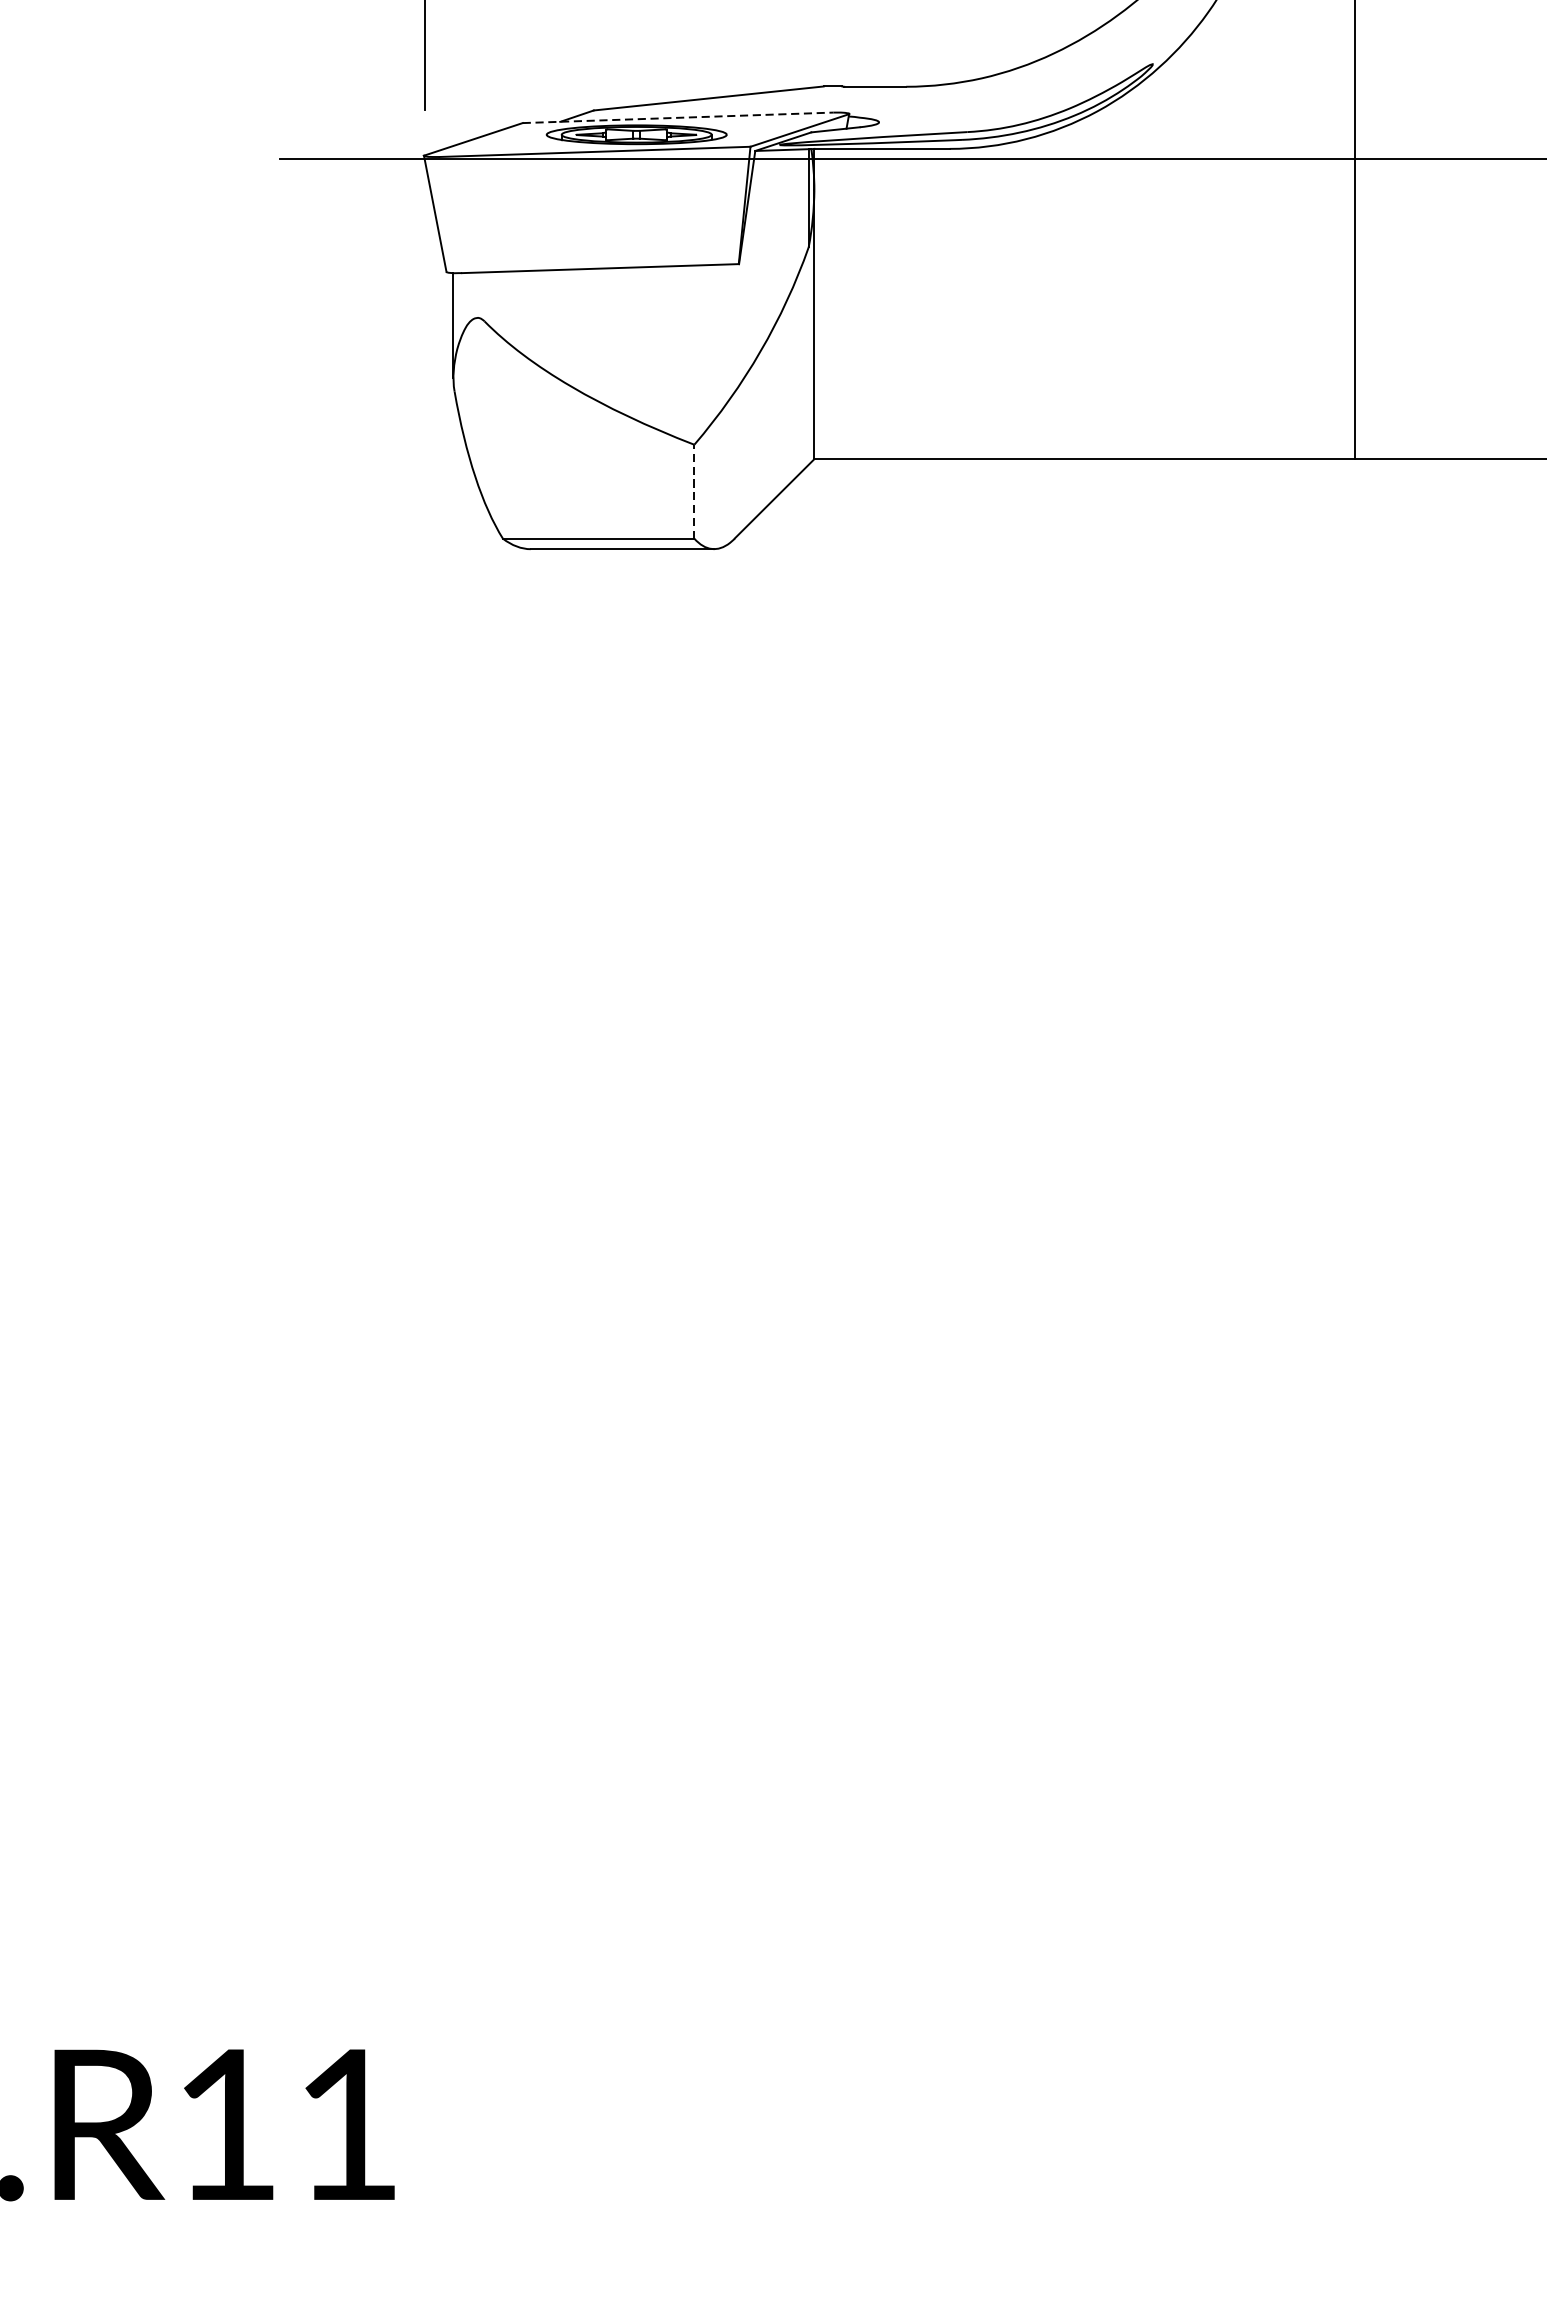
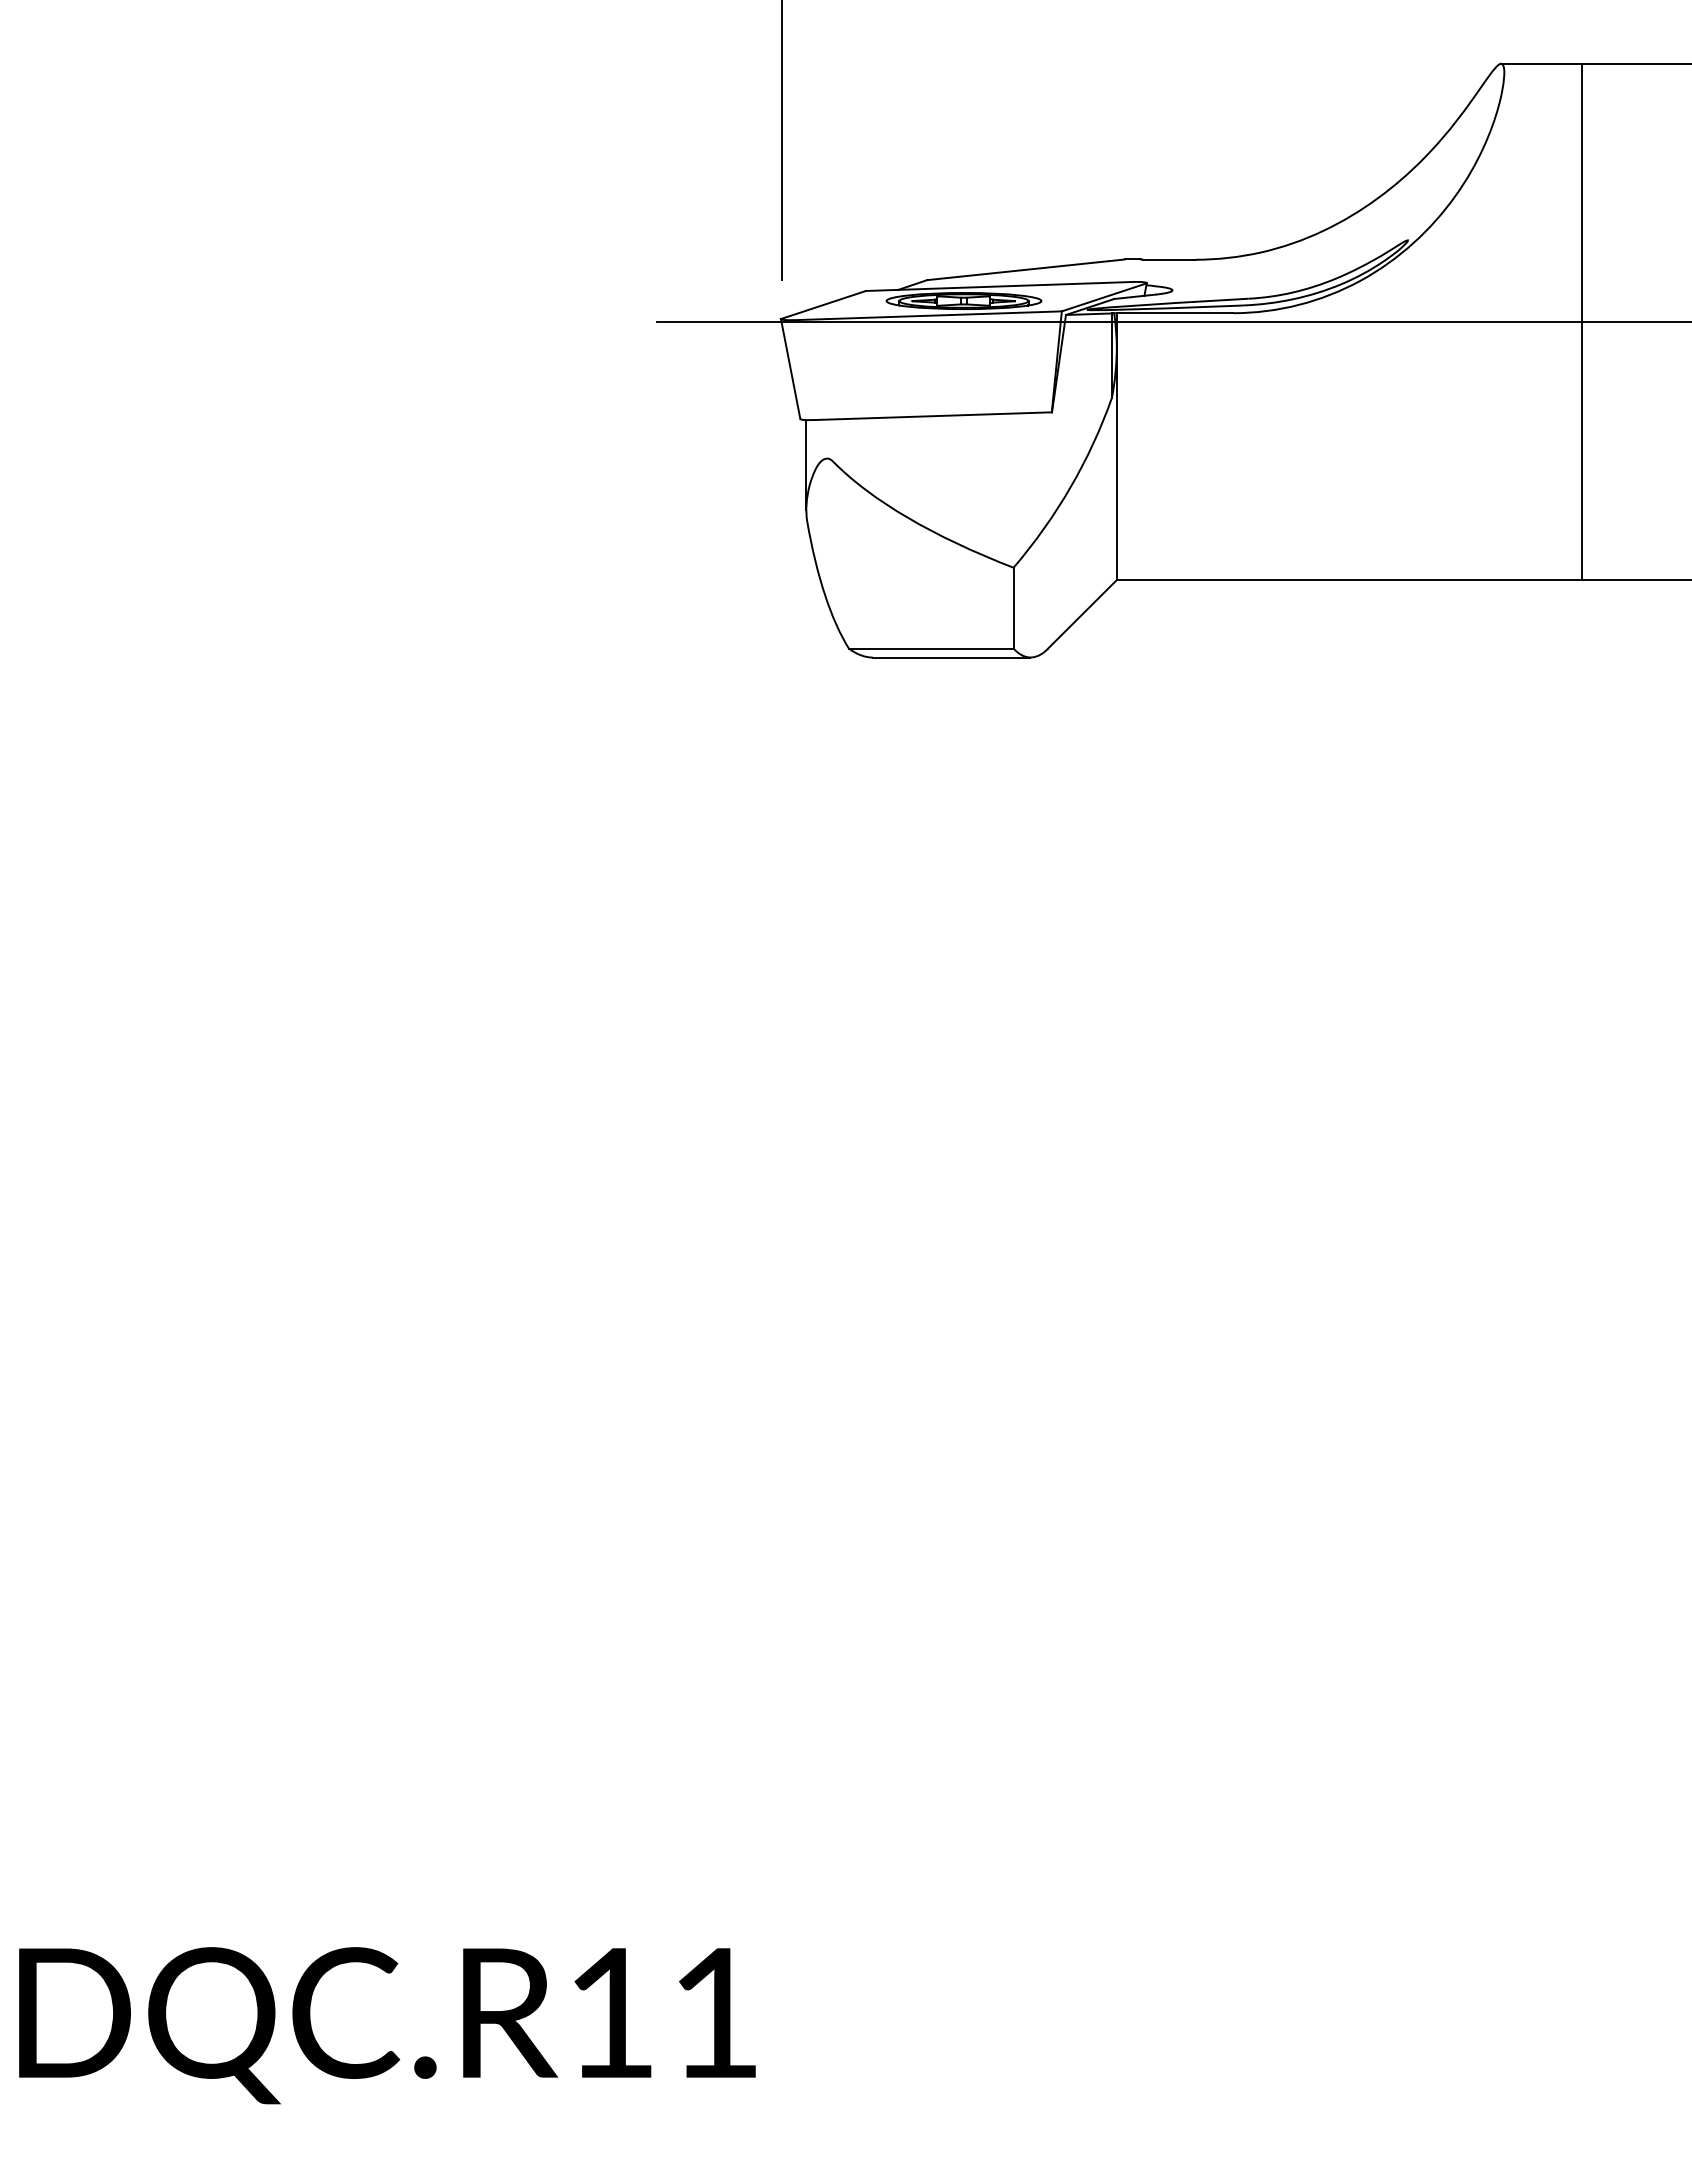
line: (678, 117) -> (999, 286), dashed -> solid
line: (694, 490) -> (1013, 607), dashed -> solid

